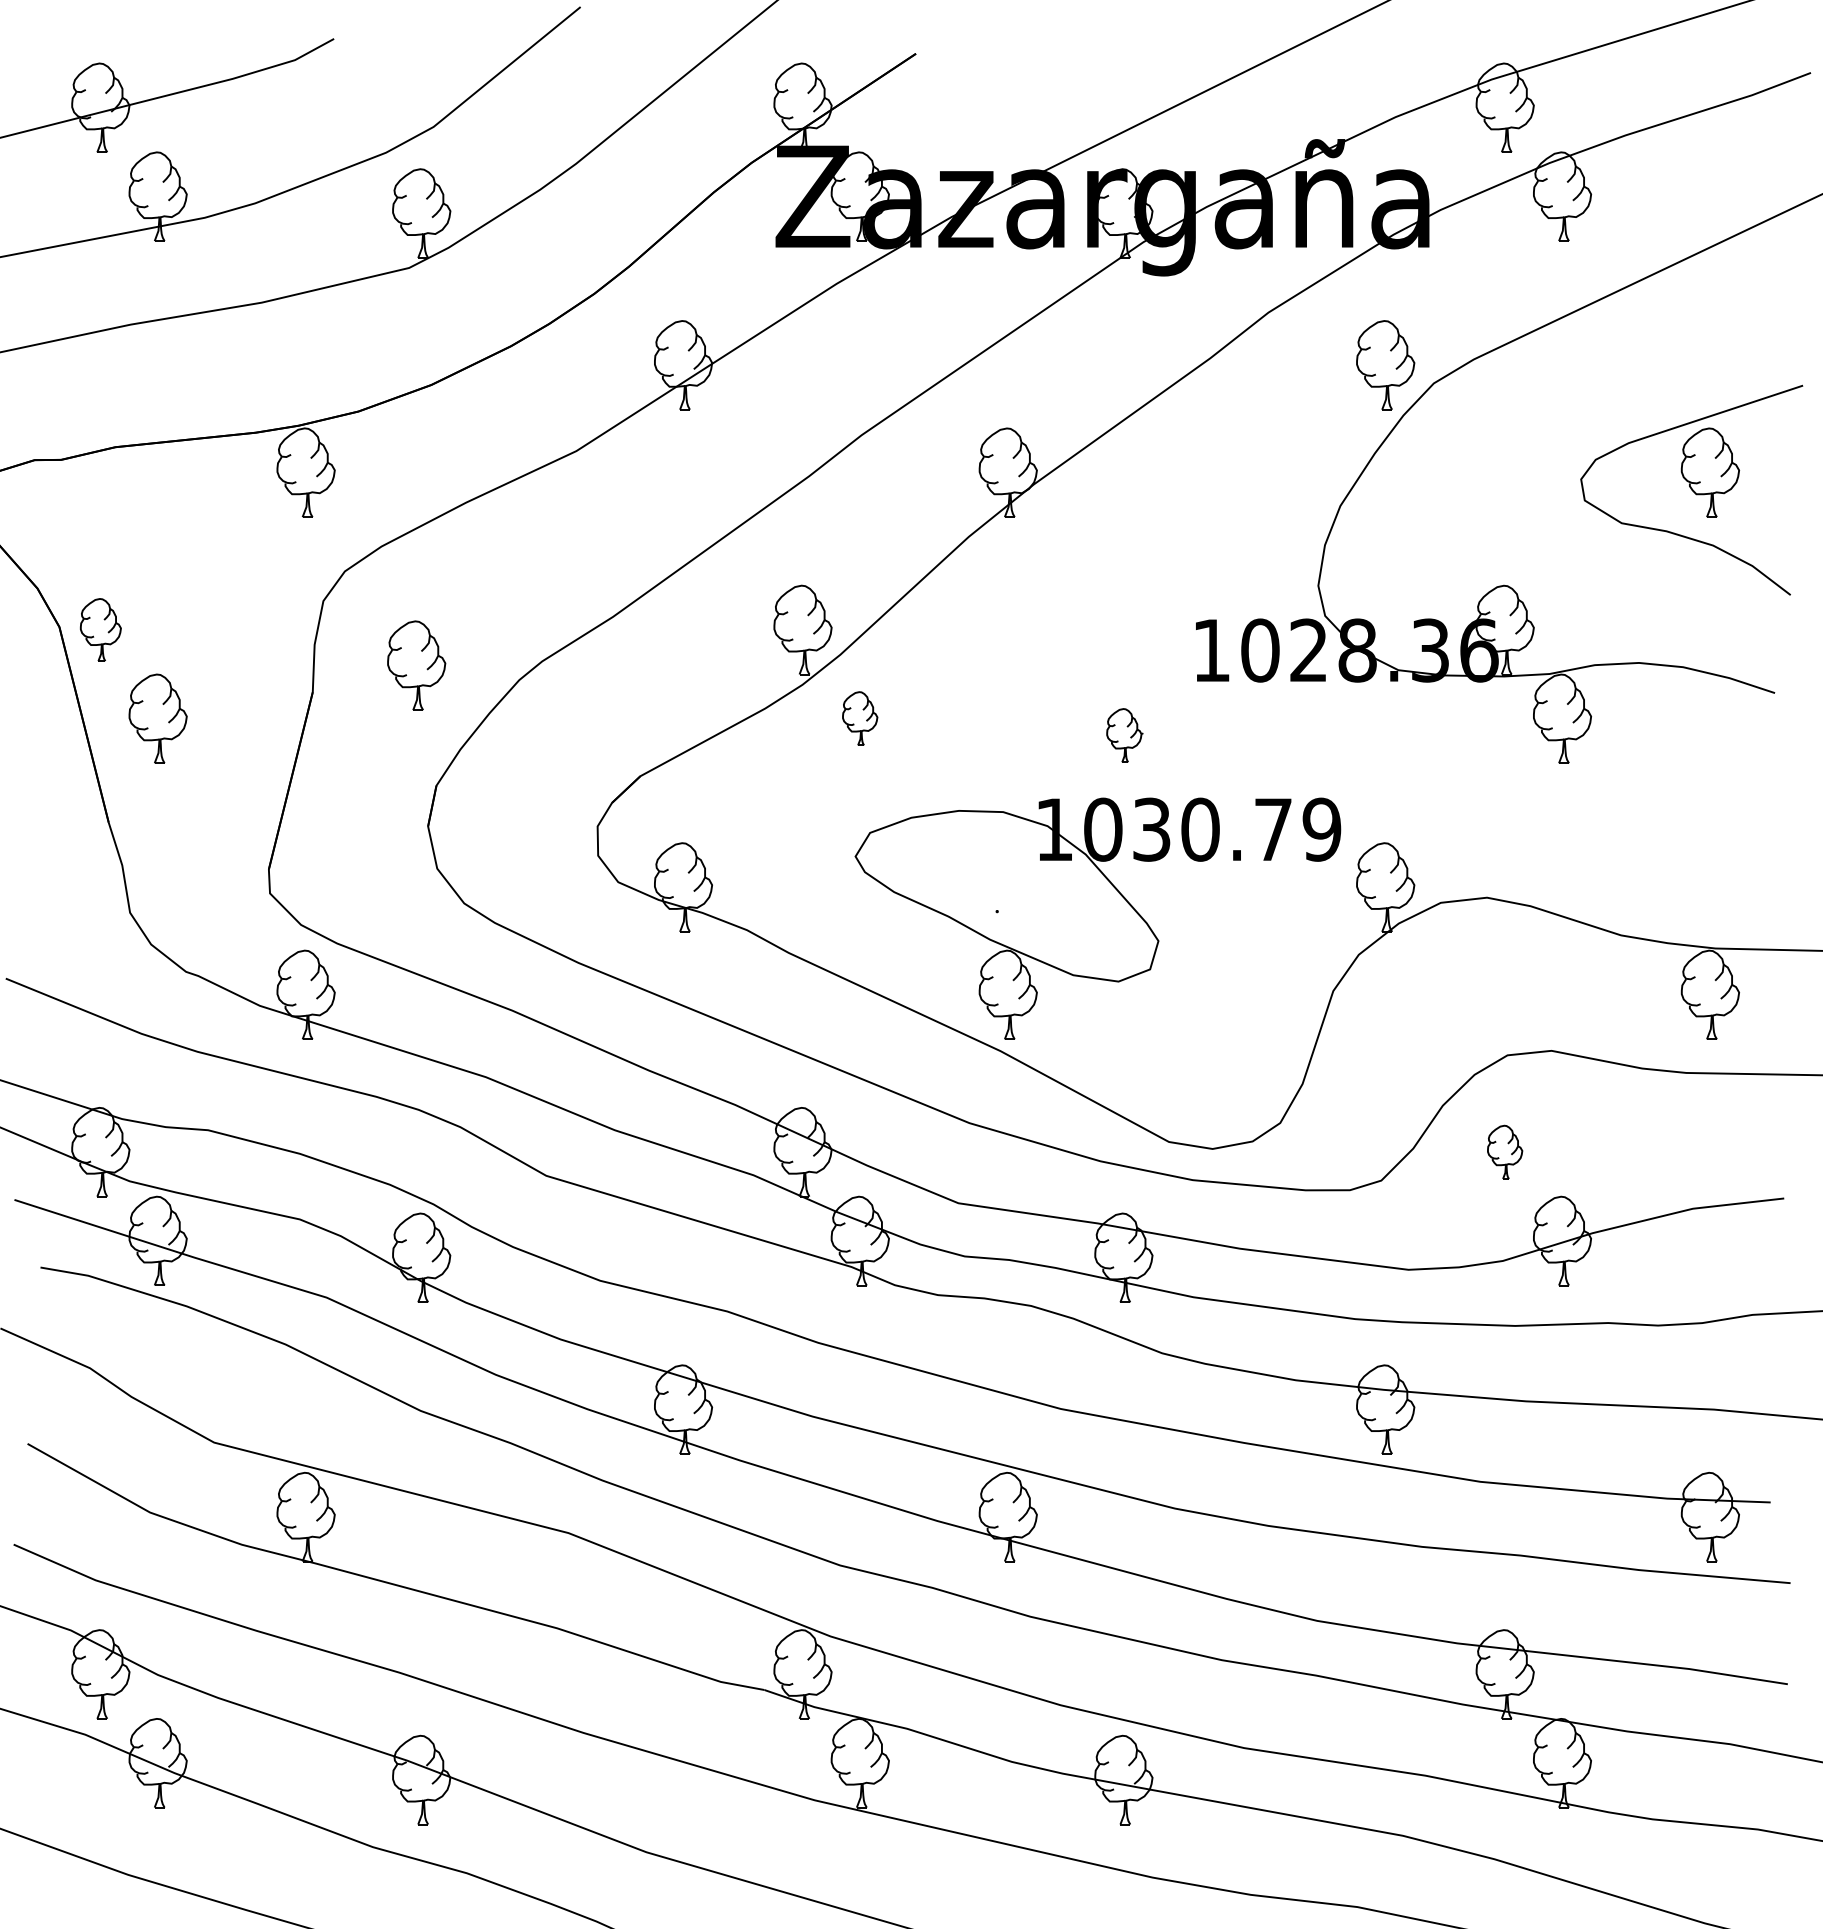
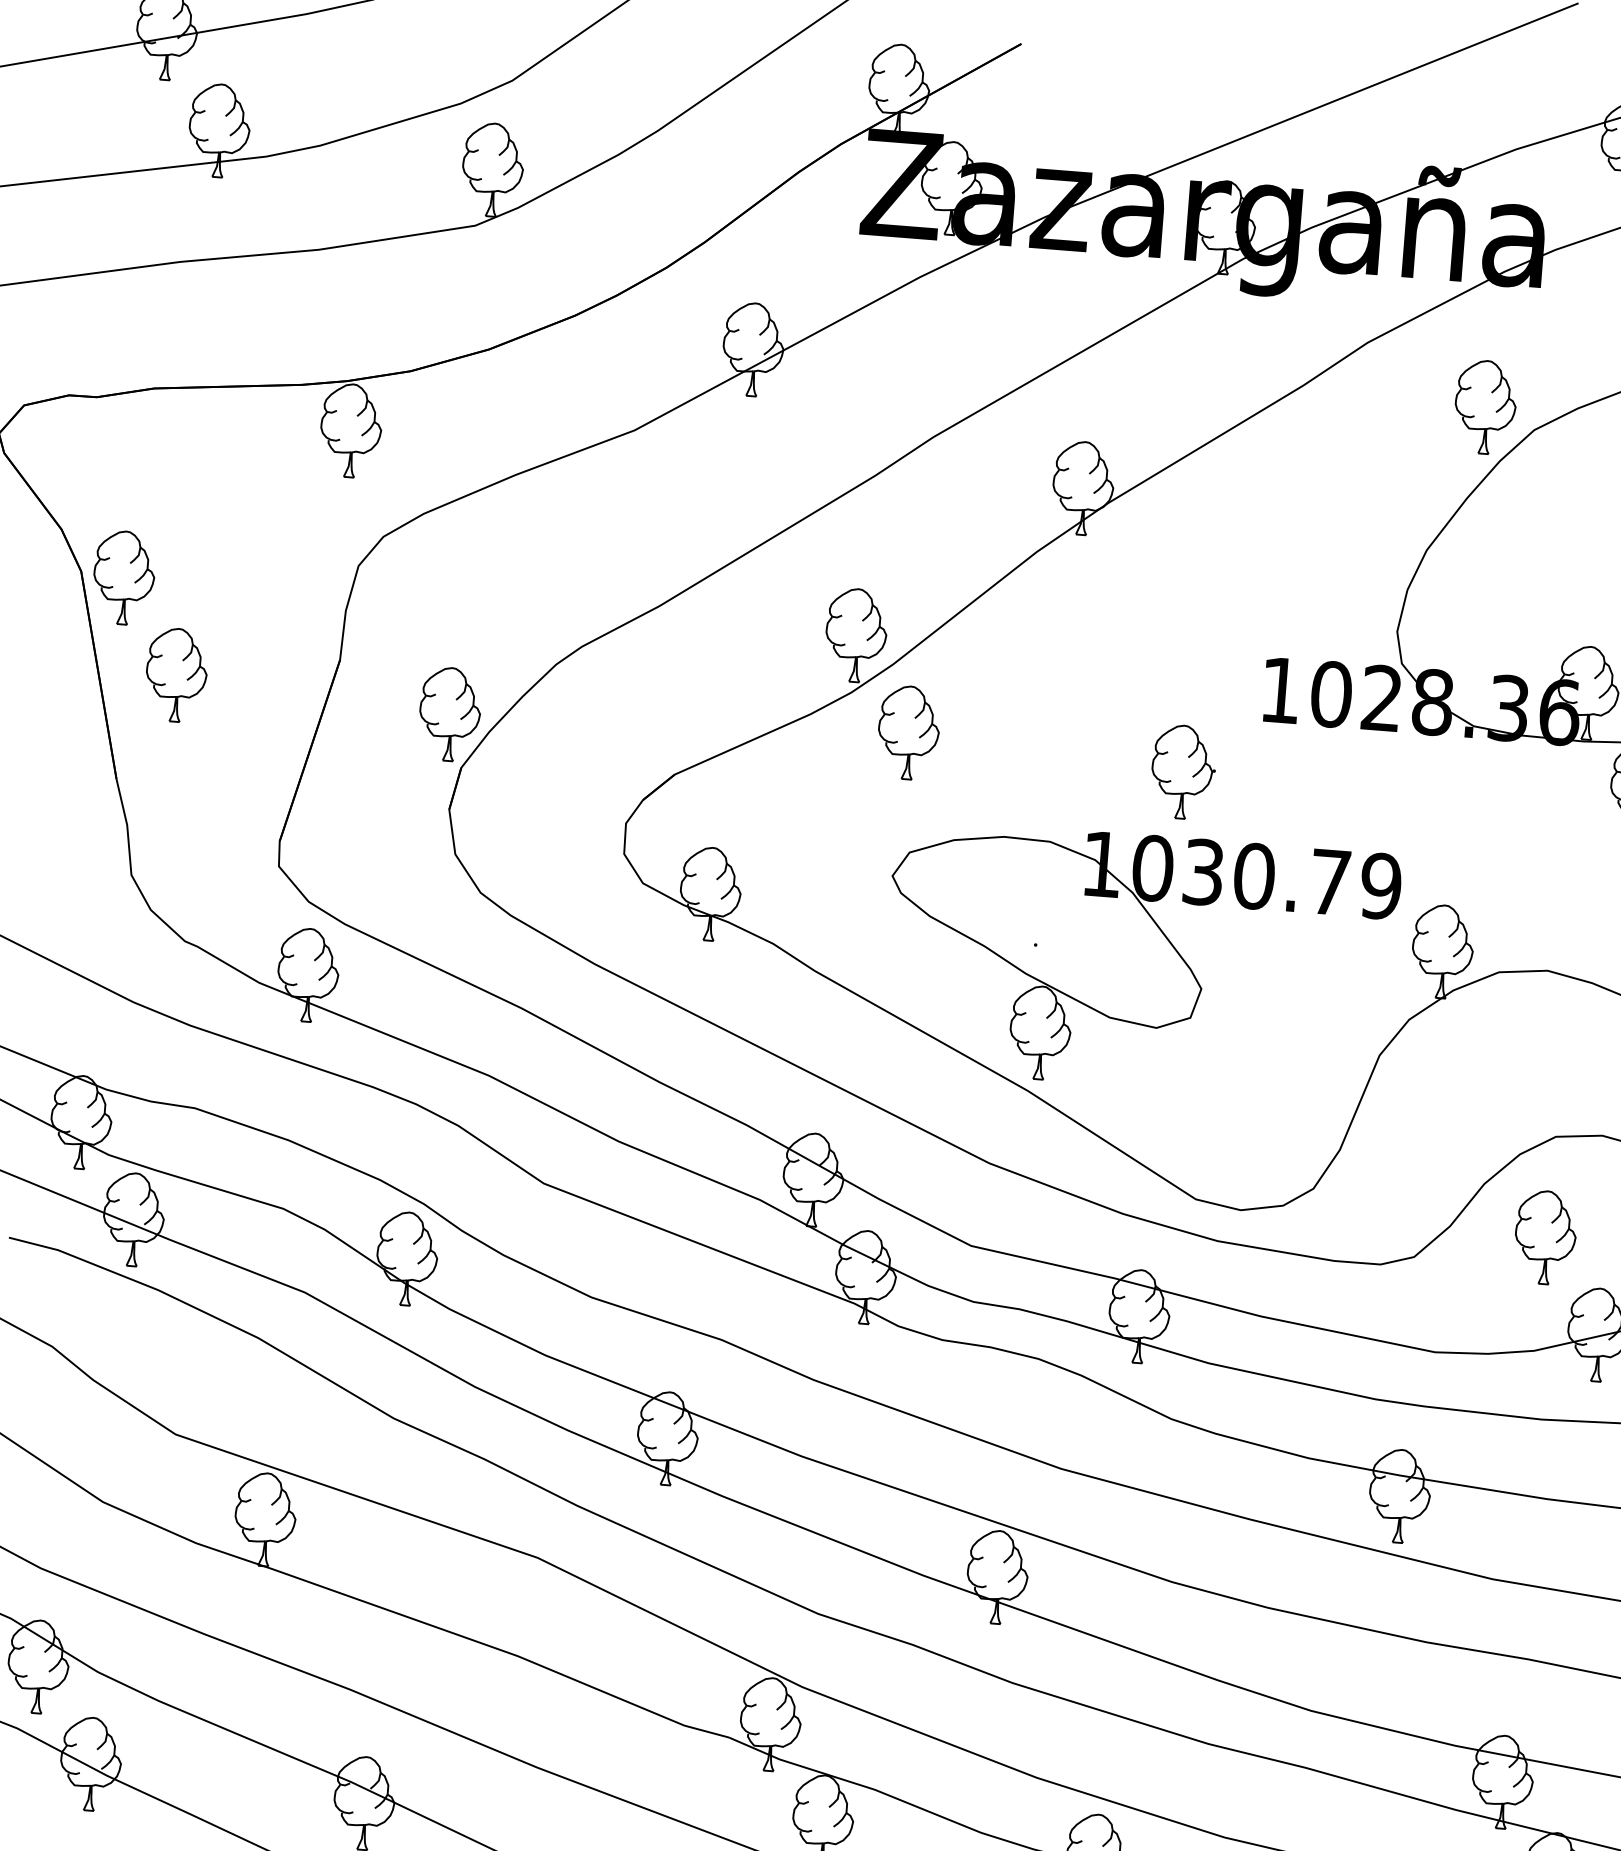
part: (100, 629) -> (123, 577), size x1.43
part: (416, 665) -> (449, 714), moved
part: (859, 718) -> (907, 732), size x1.67
part: (1124, 735) -> (1182, 771), size x1.67
part: (1504, 1152) -> (1544, 1237), size x1.67

